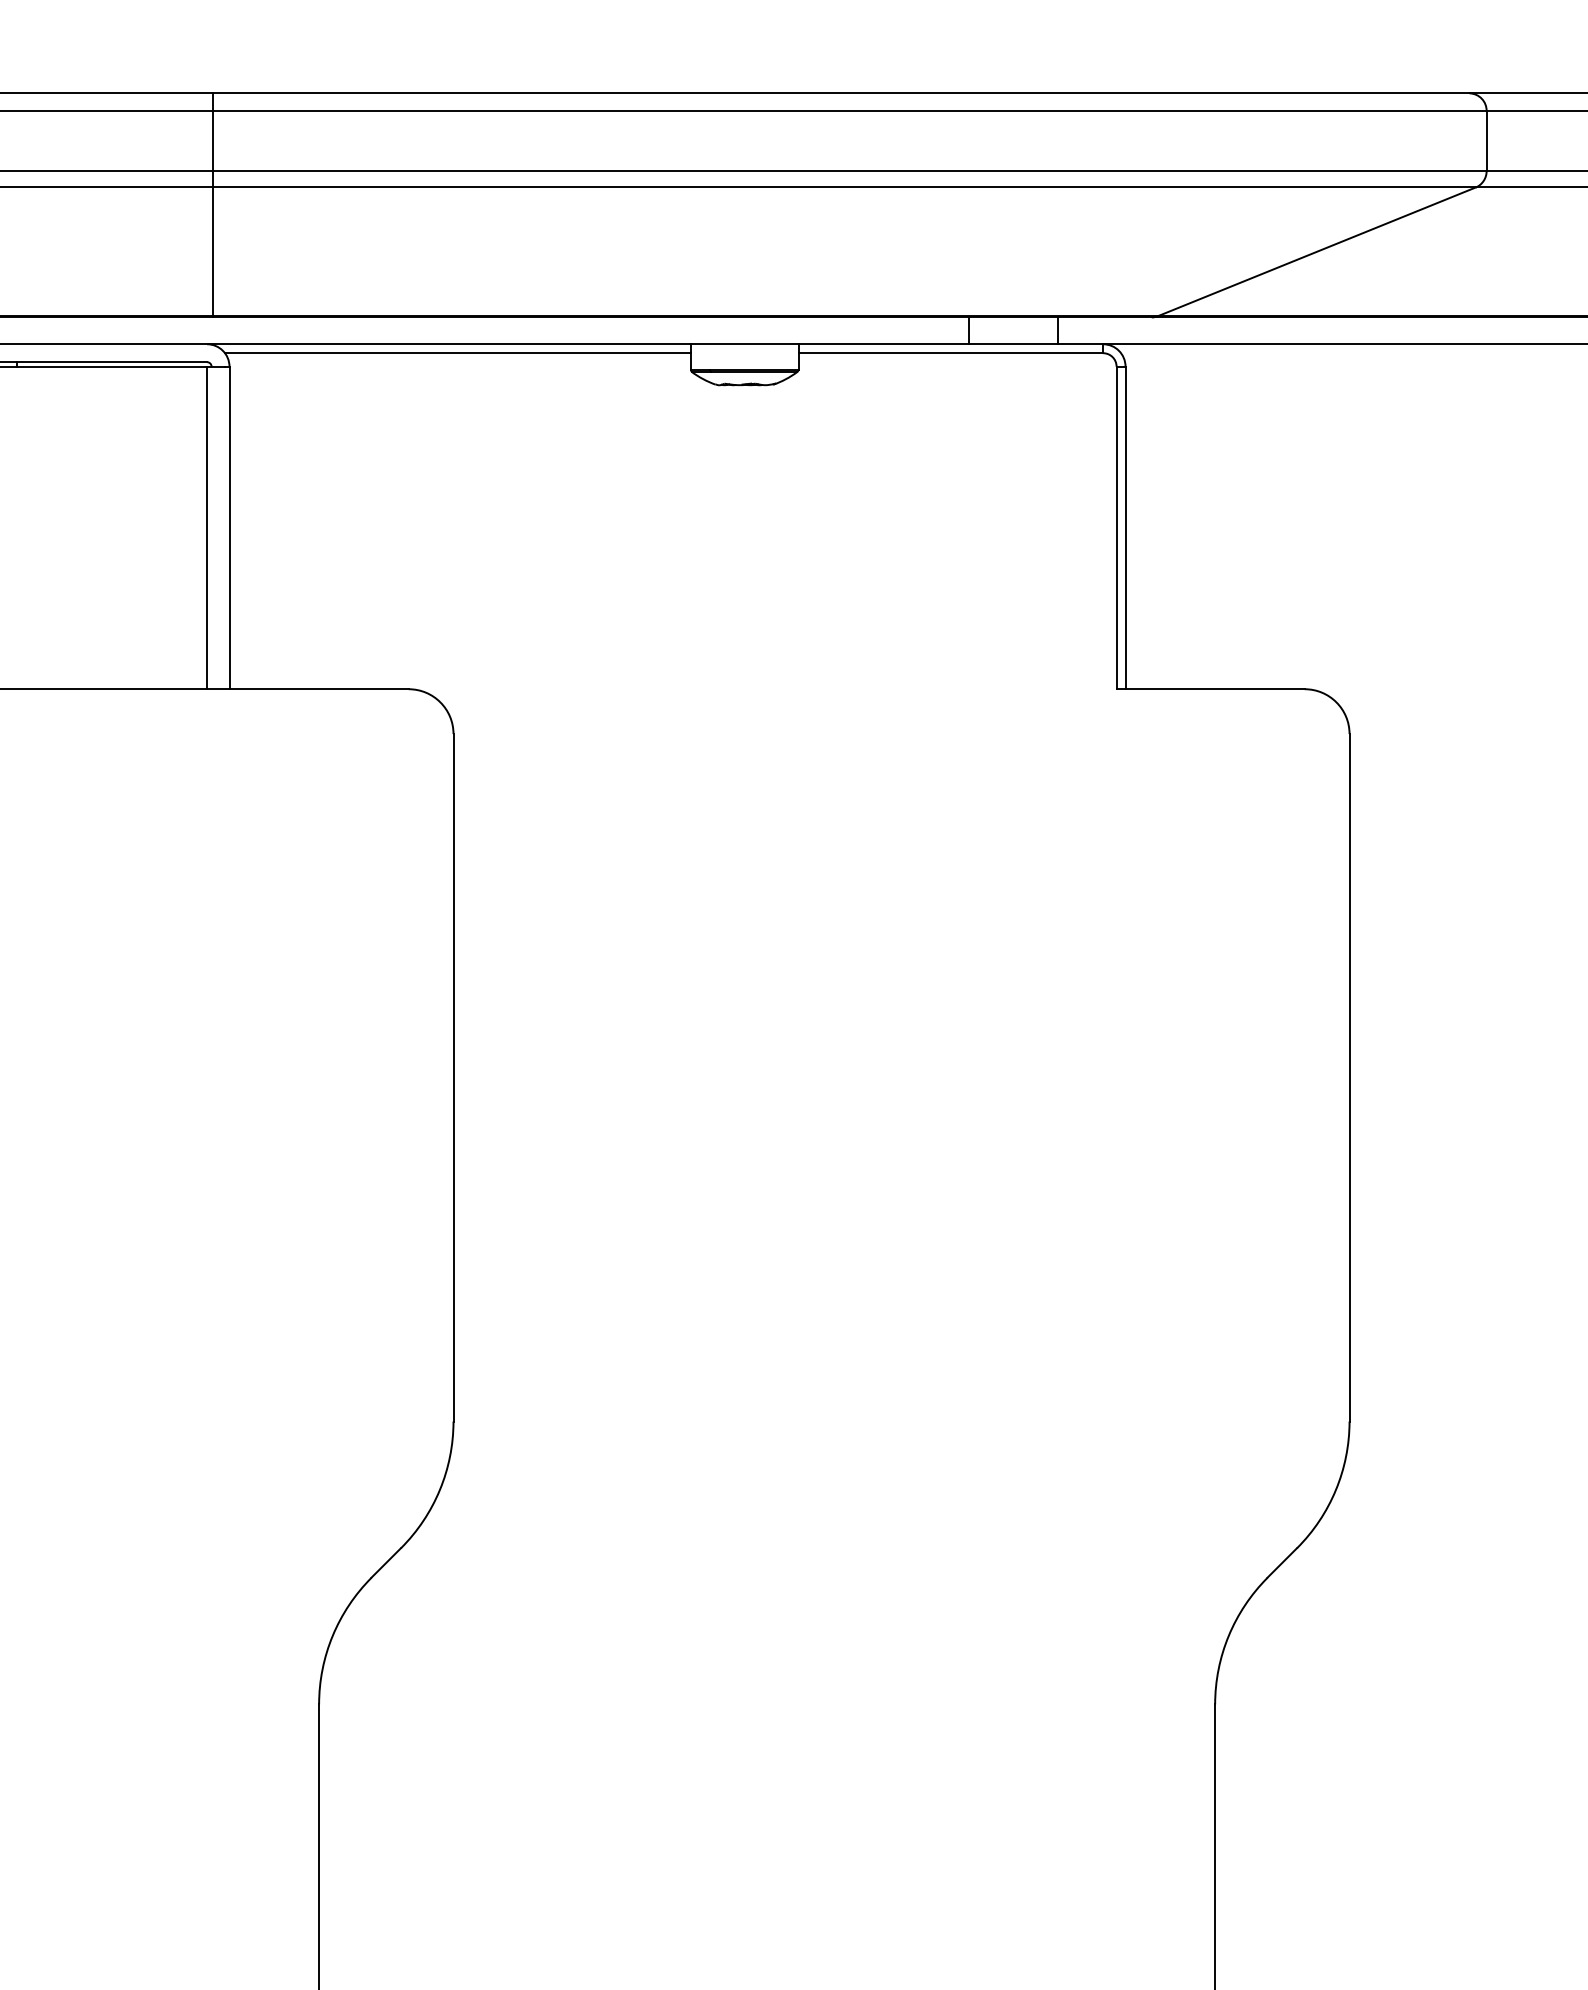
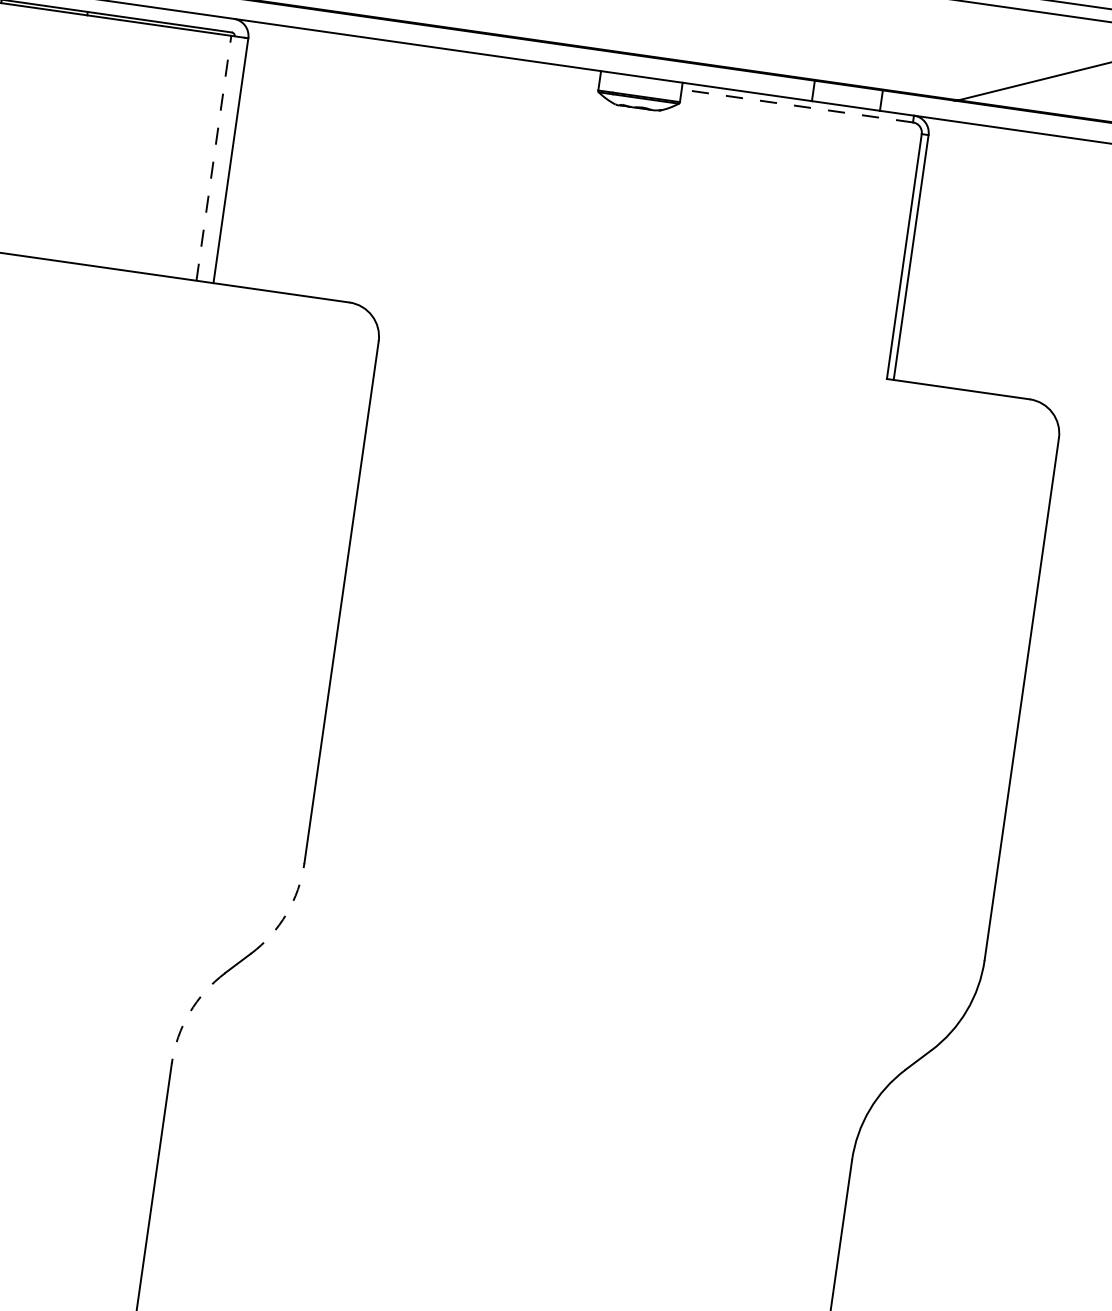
line: (457, 353) -> (422, 52), removed
line: (950, 353) -> (797, 106), solid -> dashed
line: (207, 527) -> (214, 158), solid -> dashed
arc: (439, 1490) -> (286, 914), solid -> dashed
arc: (332, 1635) -> (189, 1012), solid -> dashed

